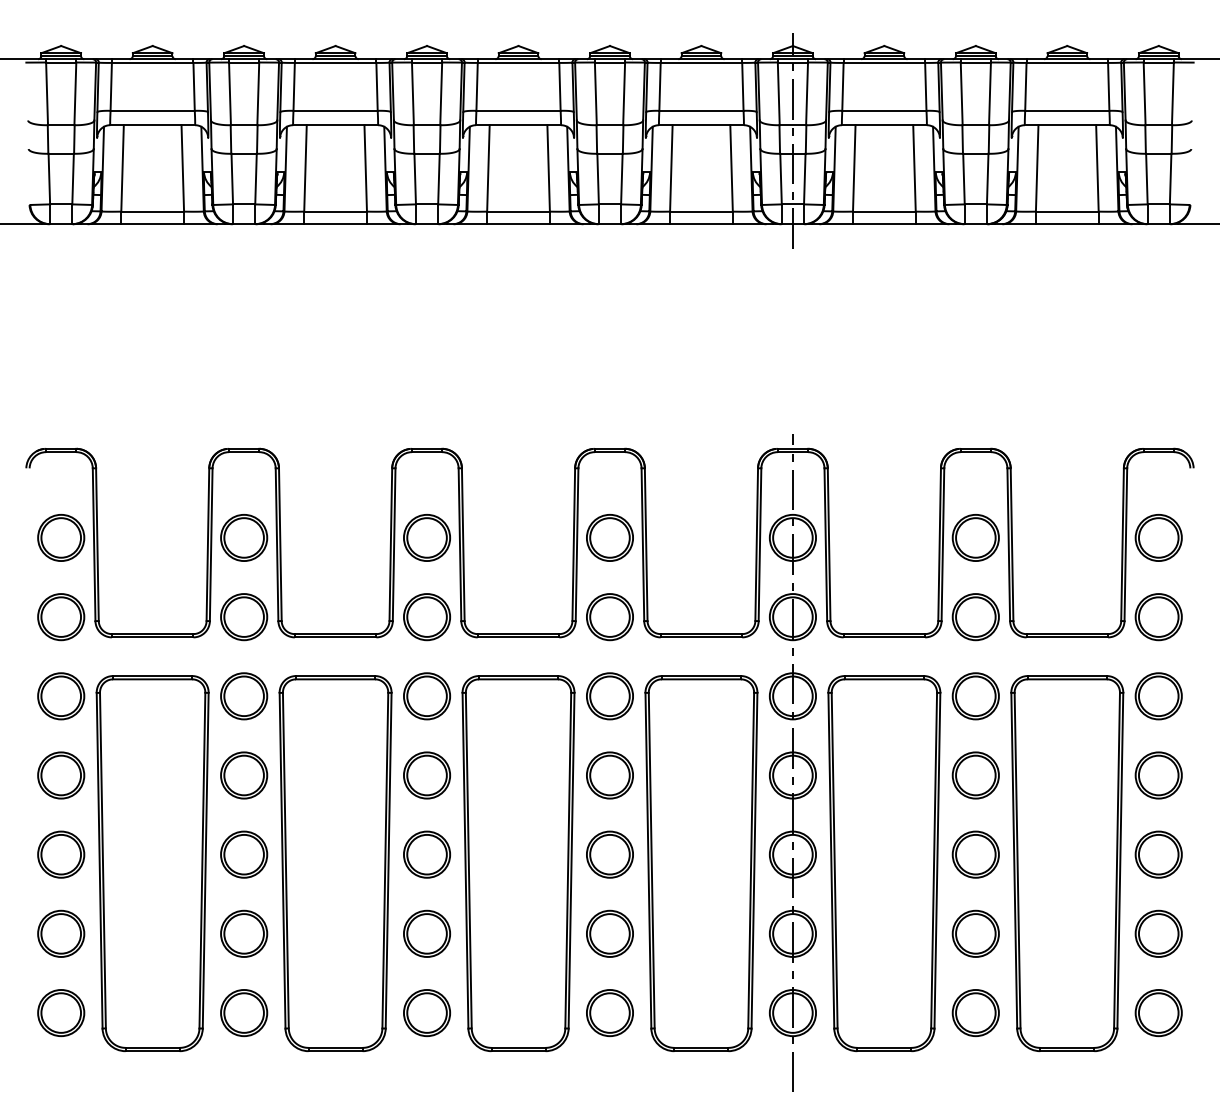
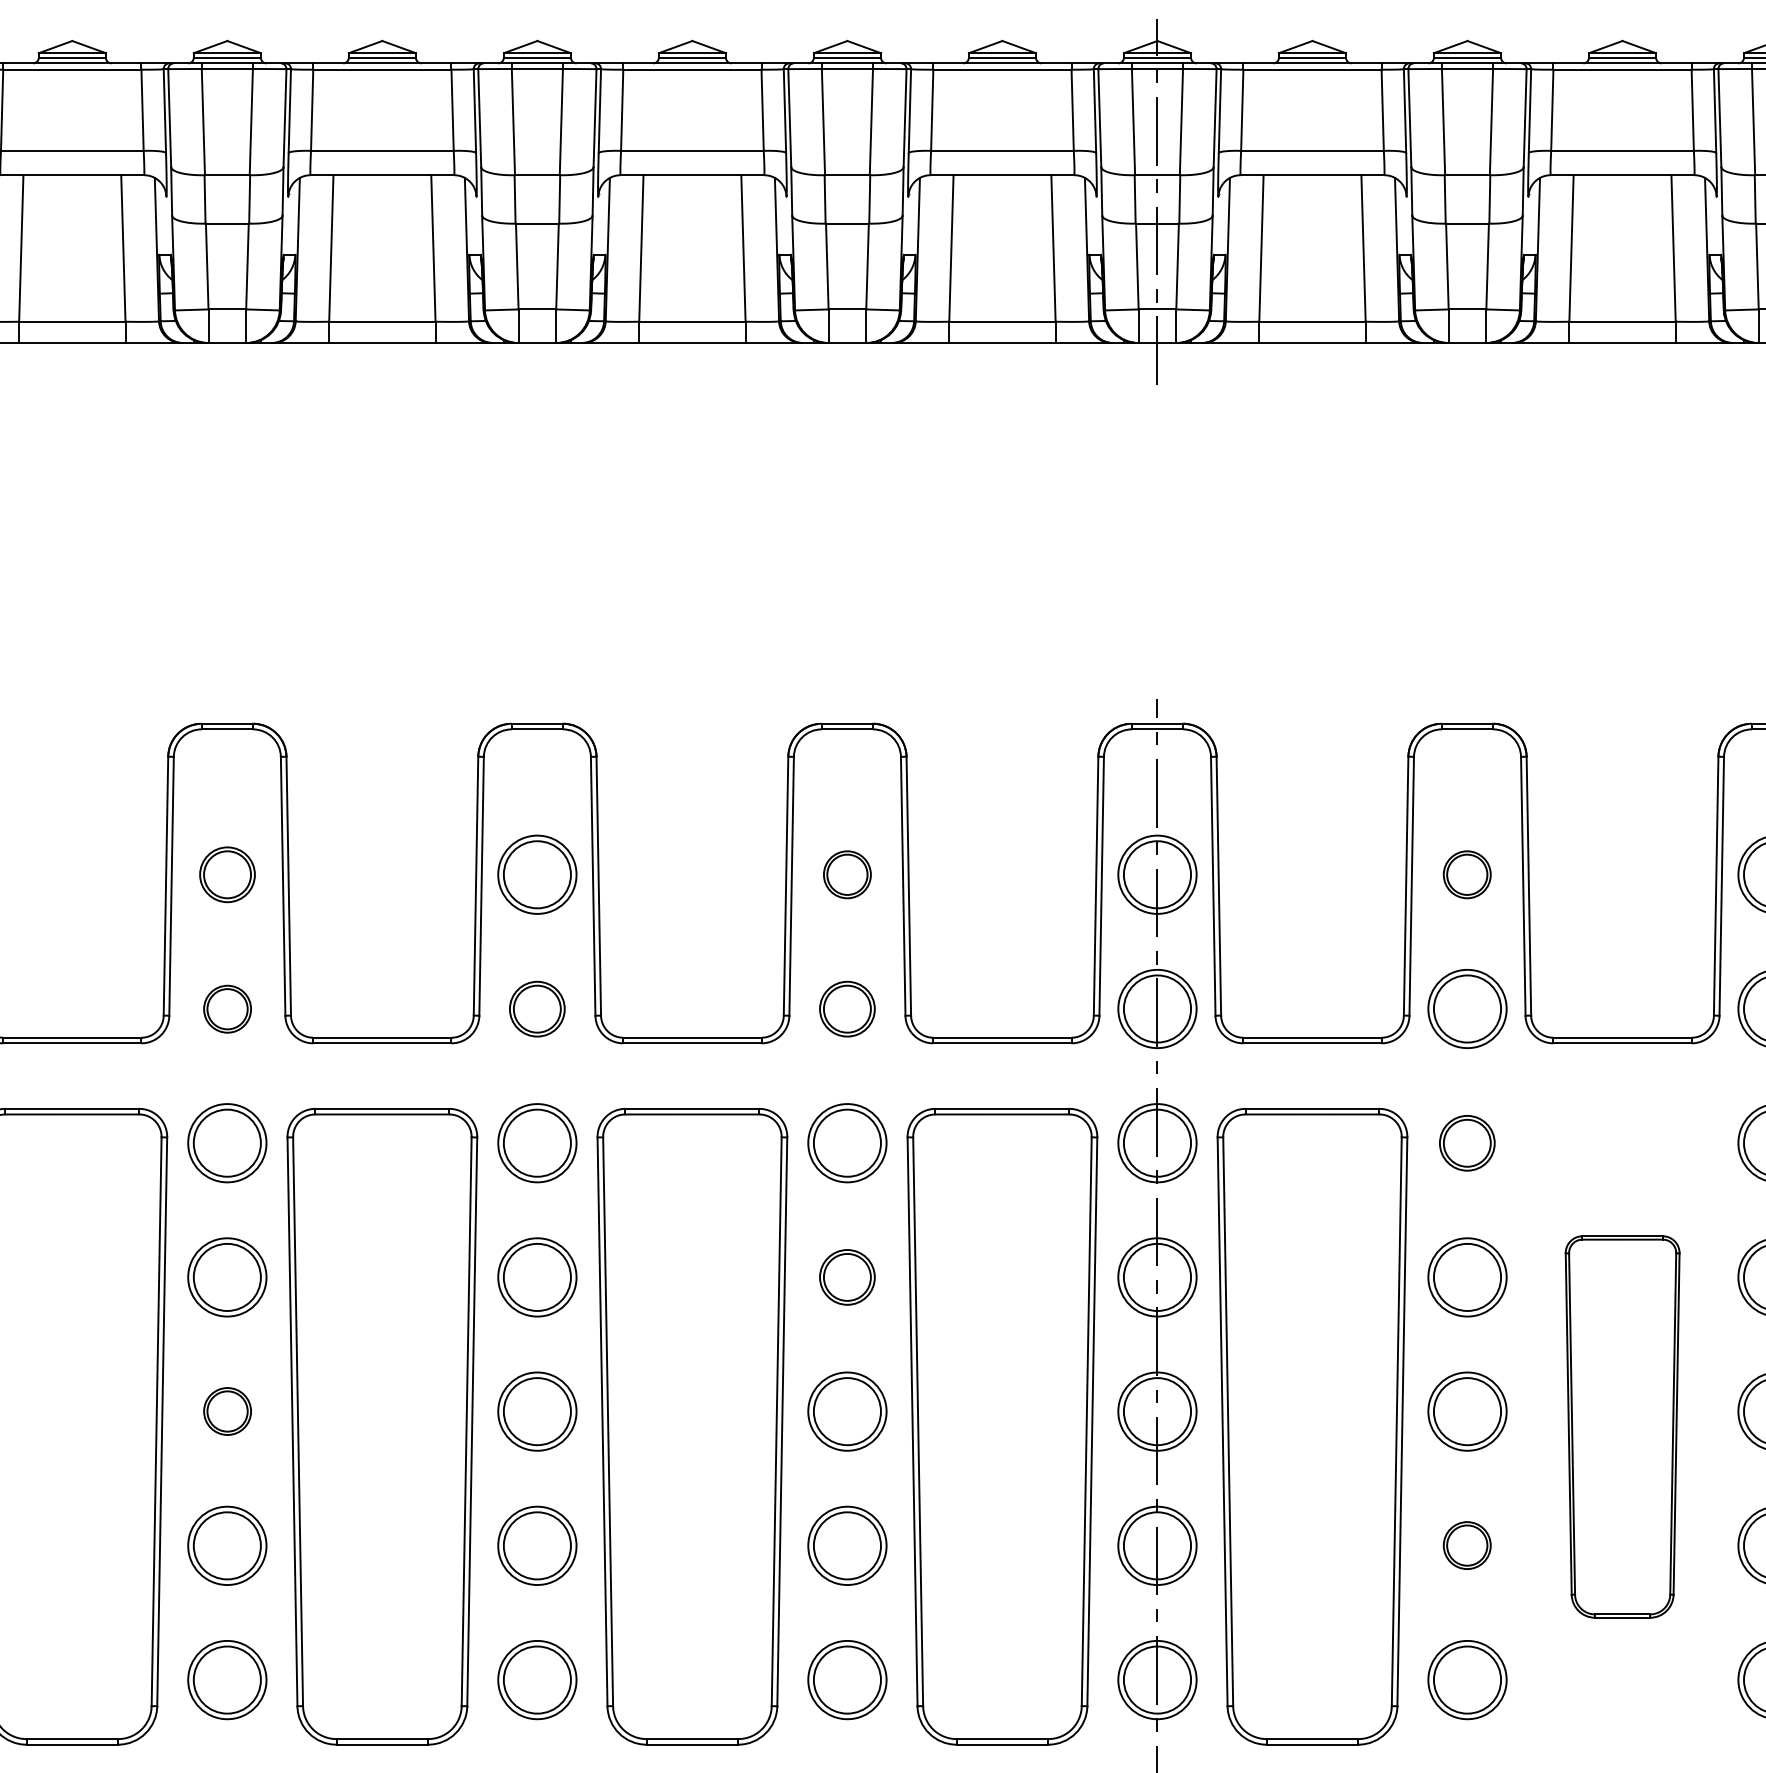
part: (244, 537) -> (227, 874), size x0.7
part: (609, 537) -> (846, 874), size x0.6
part: (975, 537) -> (1466, 874), size x0.6
part: (244, 617) -> (227, 1009), size x0.6
part: (426, 617) -> (536, 1009), size x0.7
part: (609, 617) -> (846, 1009), size x0.7
part: (975, 696) -> (1466, 1143), size x0.7
part: (609, 775) -> (846, 1277), size x0.7
part: (244, 854) -> (227, 1411), size x0.6
part: (1067, 863) -> (1622, 1426), size x0.6
part: (975, 933) -> (1466, 1545), size x0.6

